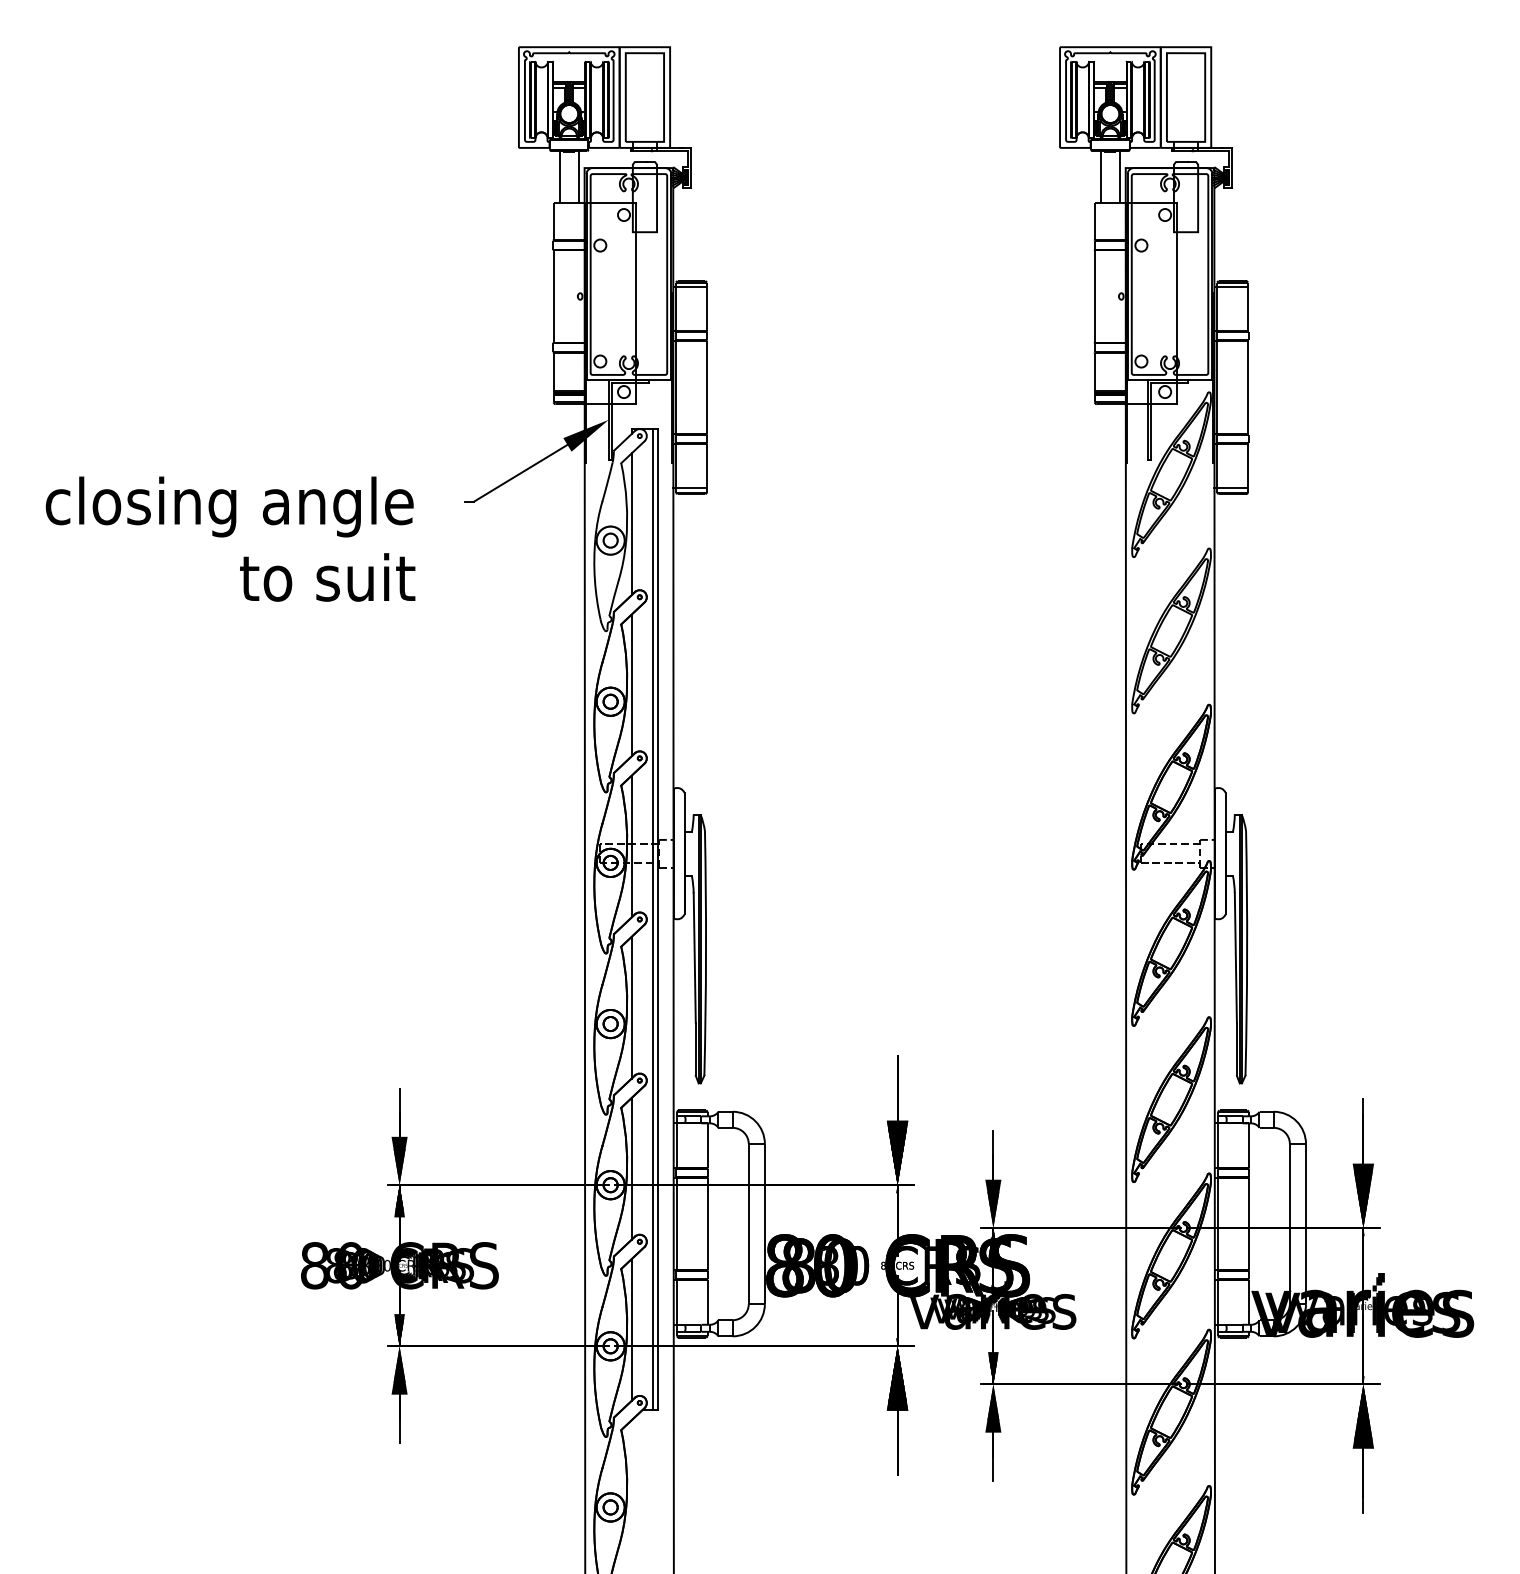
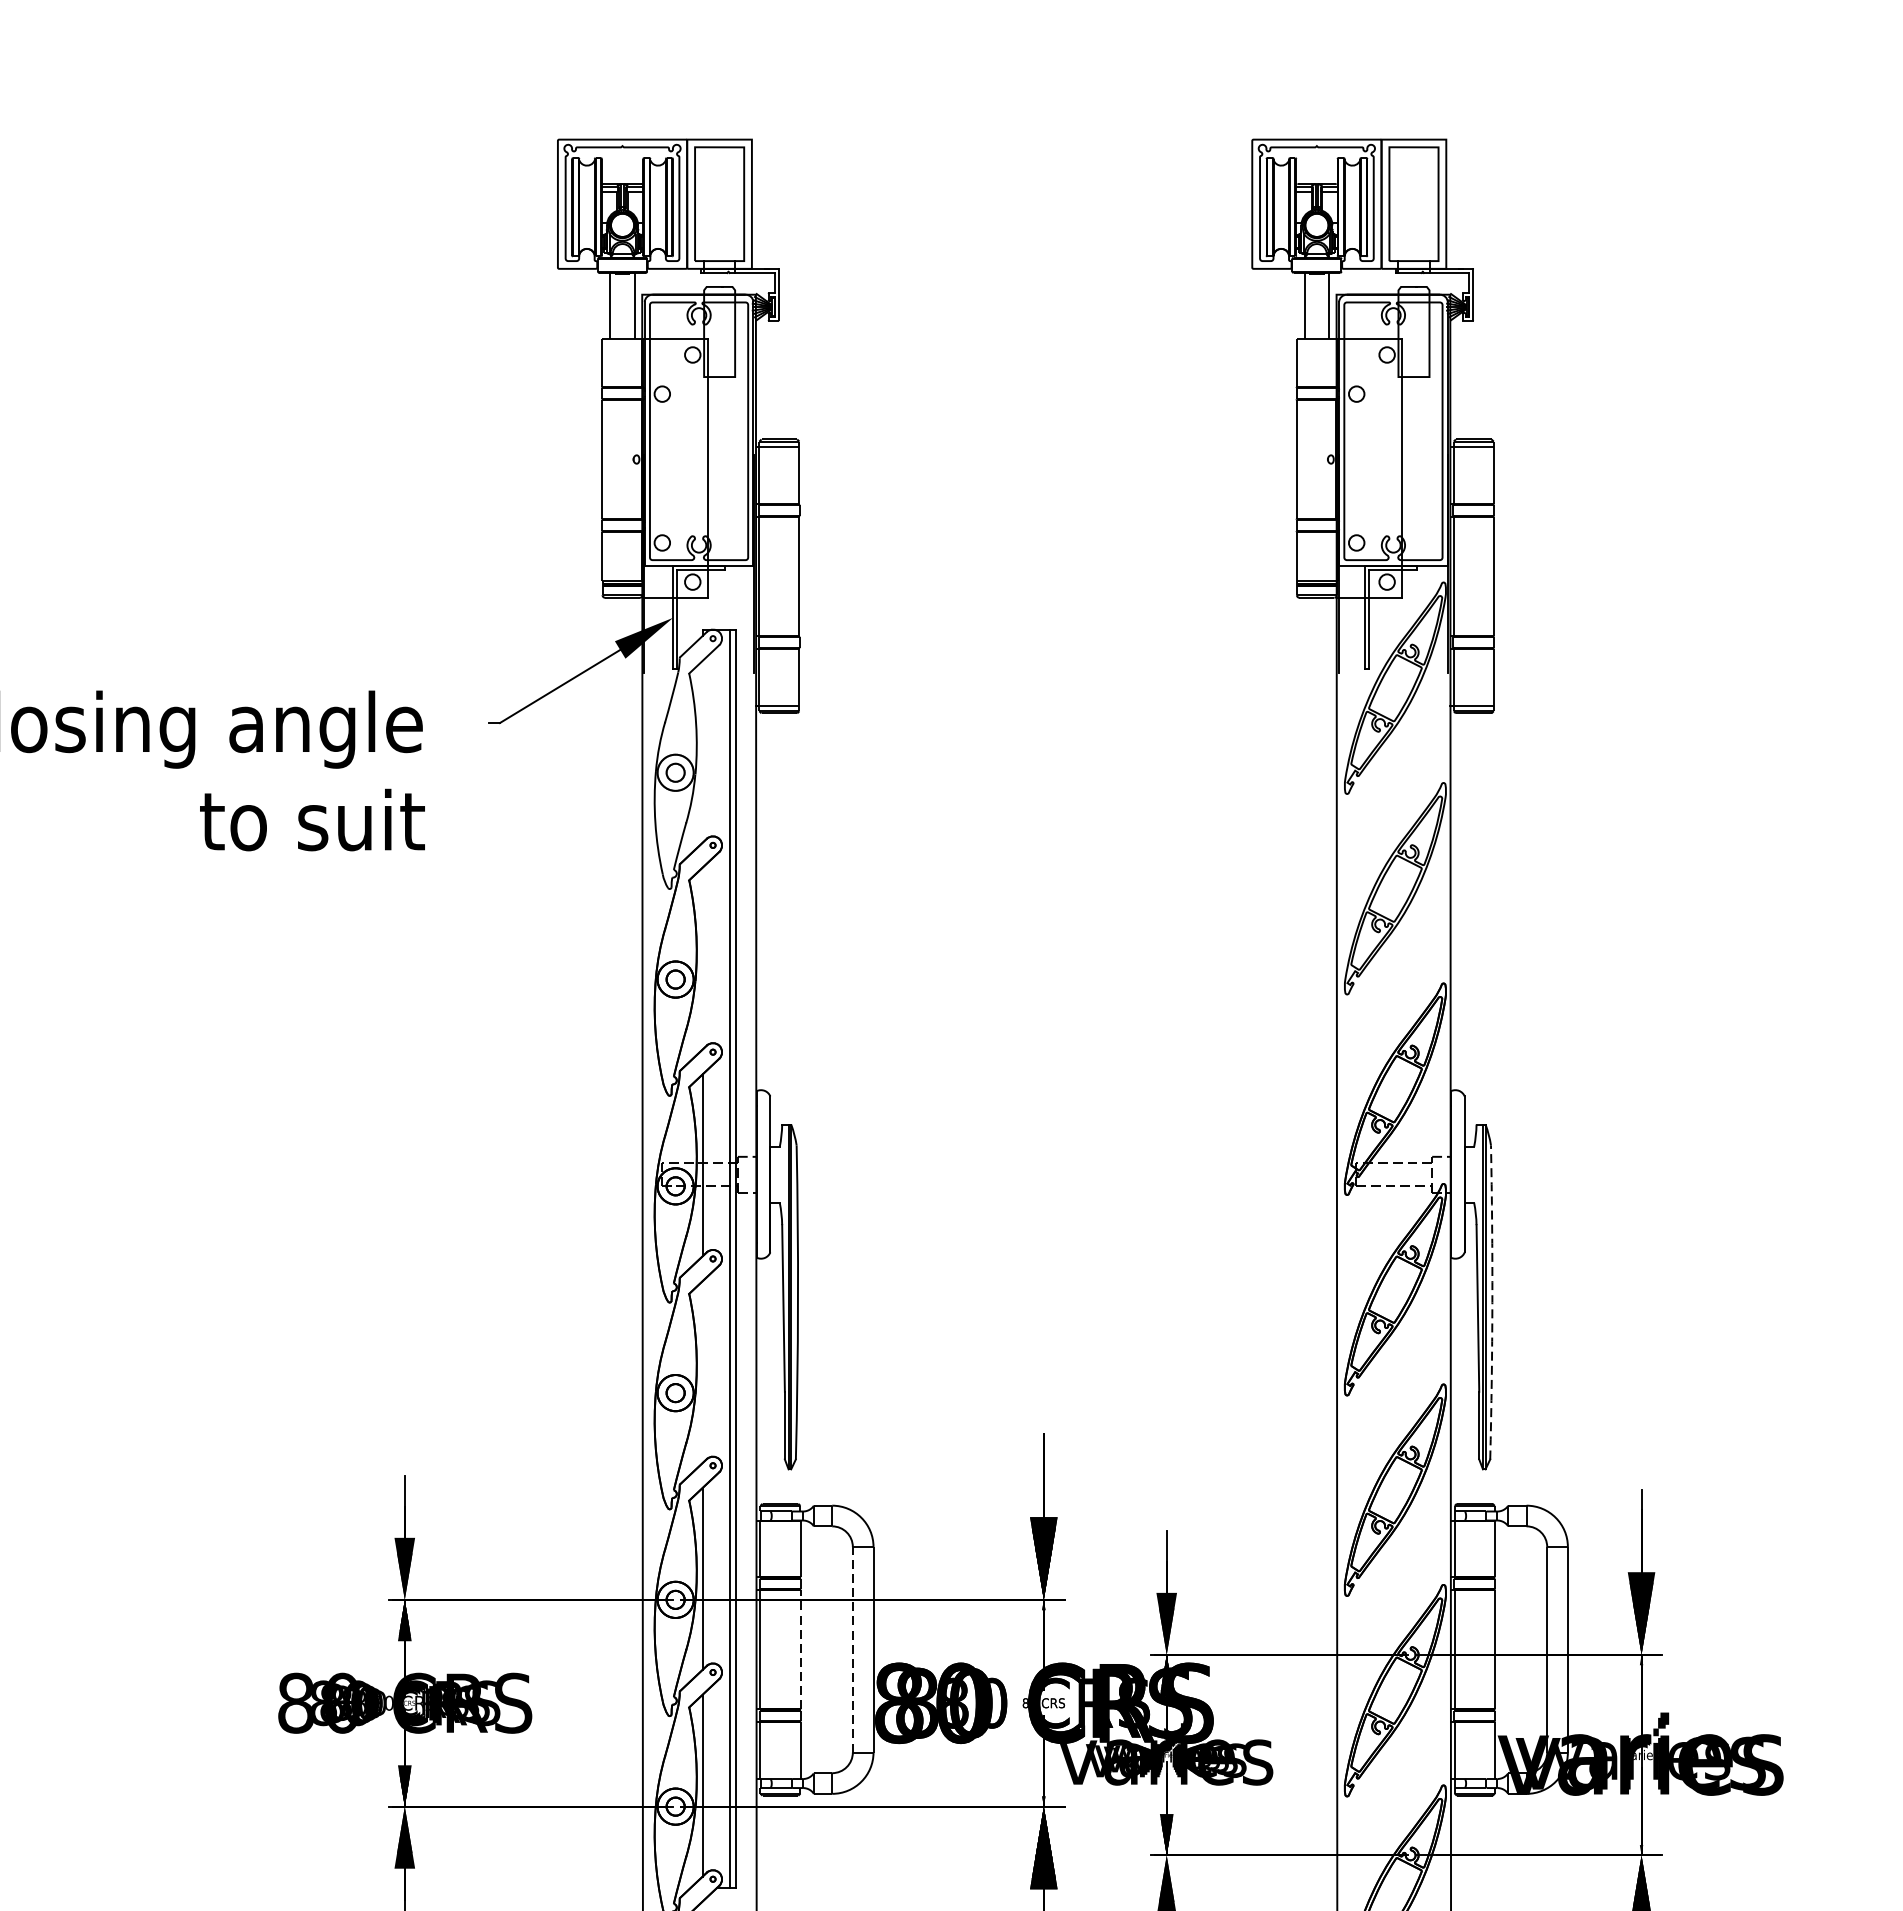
line: (631, 524) -> (702, 752), removed
line: (631, 685) -> (702, 958), removed
arc: (1247, 953) -> (1492, 1302), solid -> dashed
line: (631, 1007) -> (702, 1371), removed
line: (707, 1223) -> (799, 1649), solid -> dashed
line: (748, 1223) -> (852, 1649), solid -> dashed

